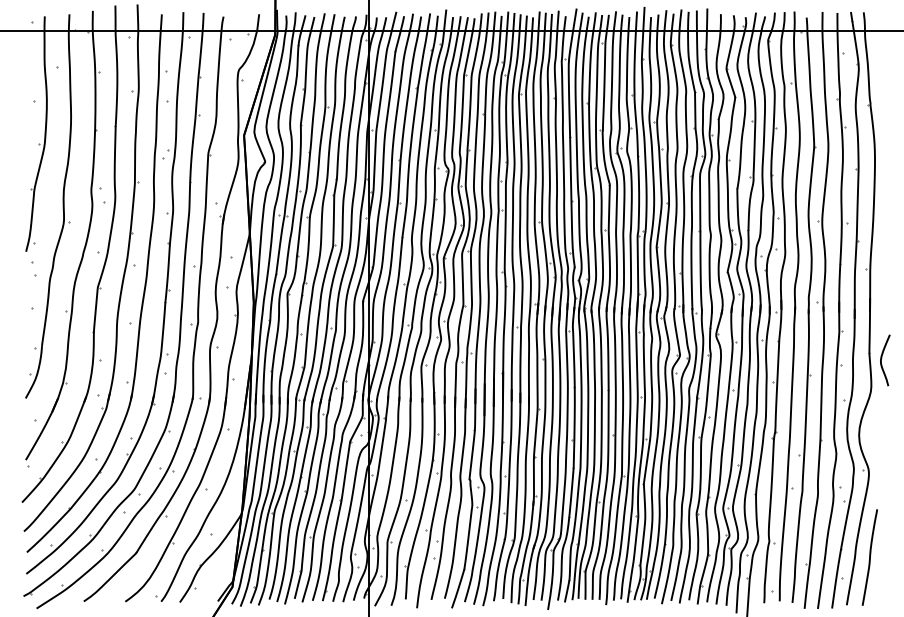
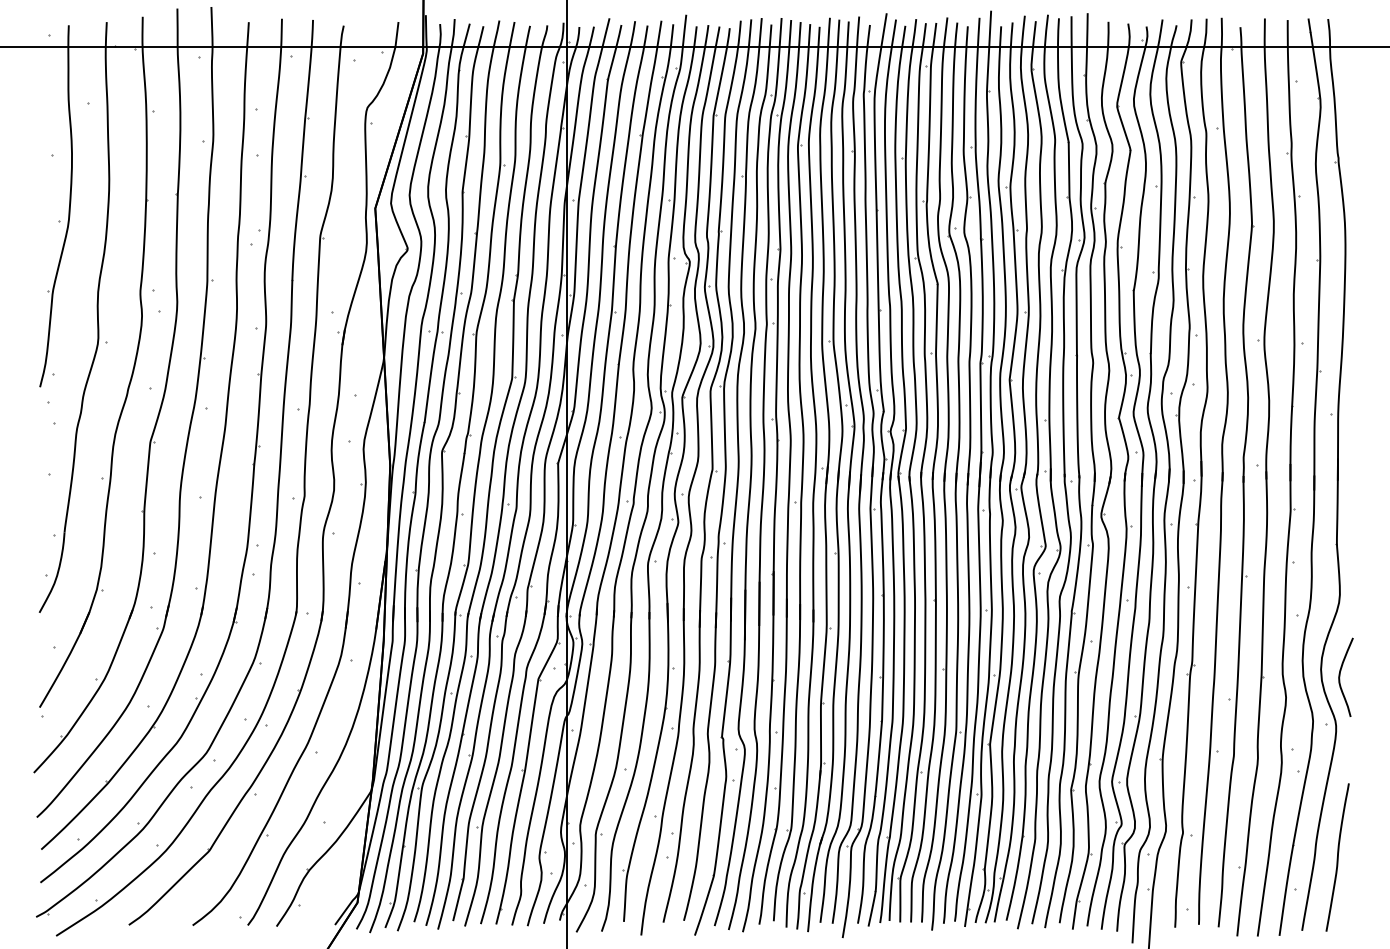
curve: (882, 358) -> (1341, 674), moved

